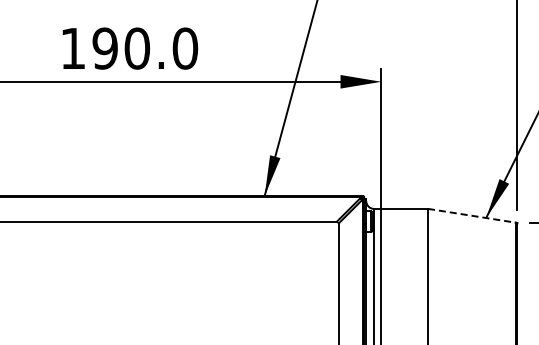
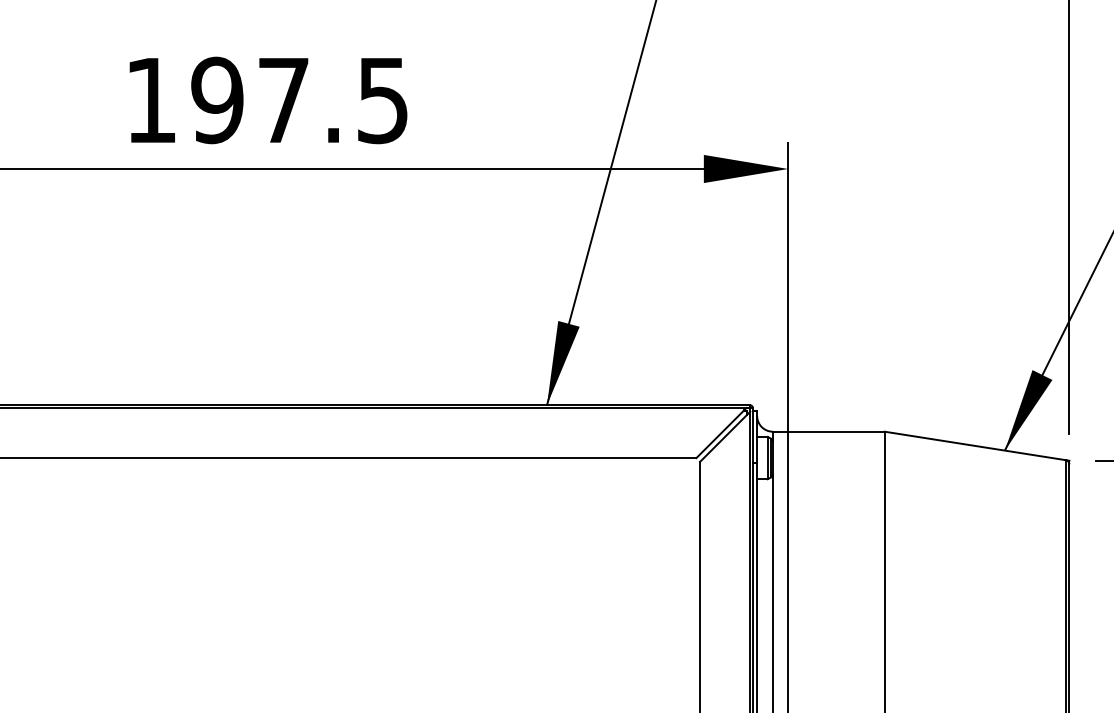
text: (161, 48) -> (333, 100), 190.0 -> 197.5
line: (472, 215) -> (976, 445), dashed -> solid

